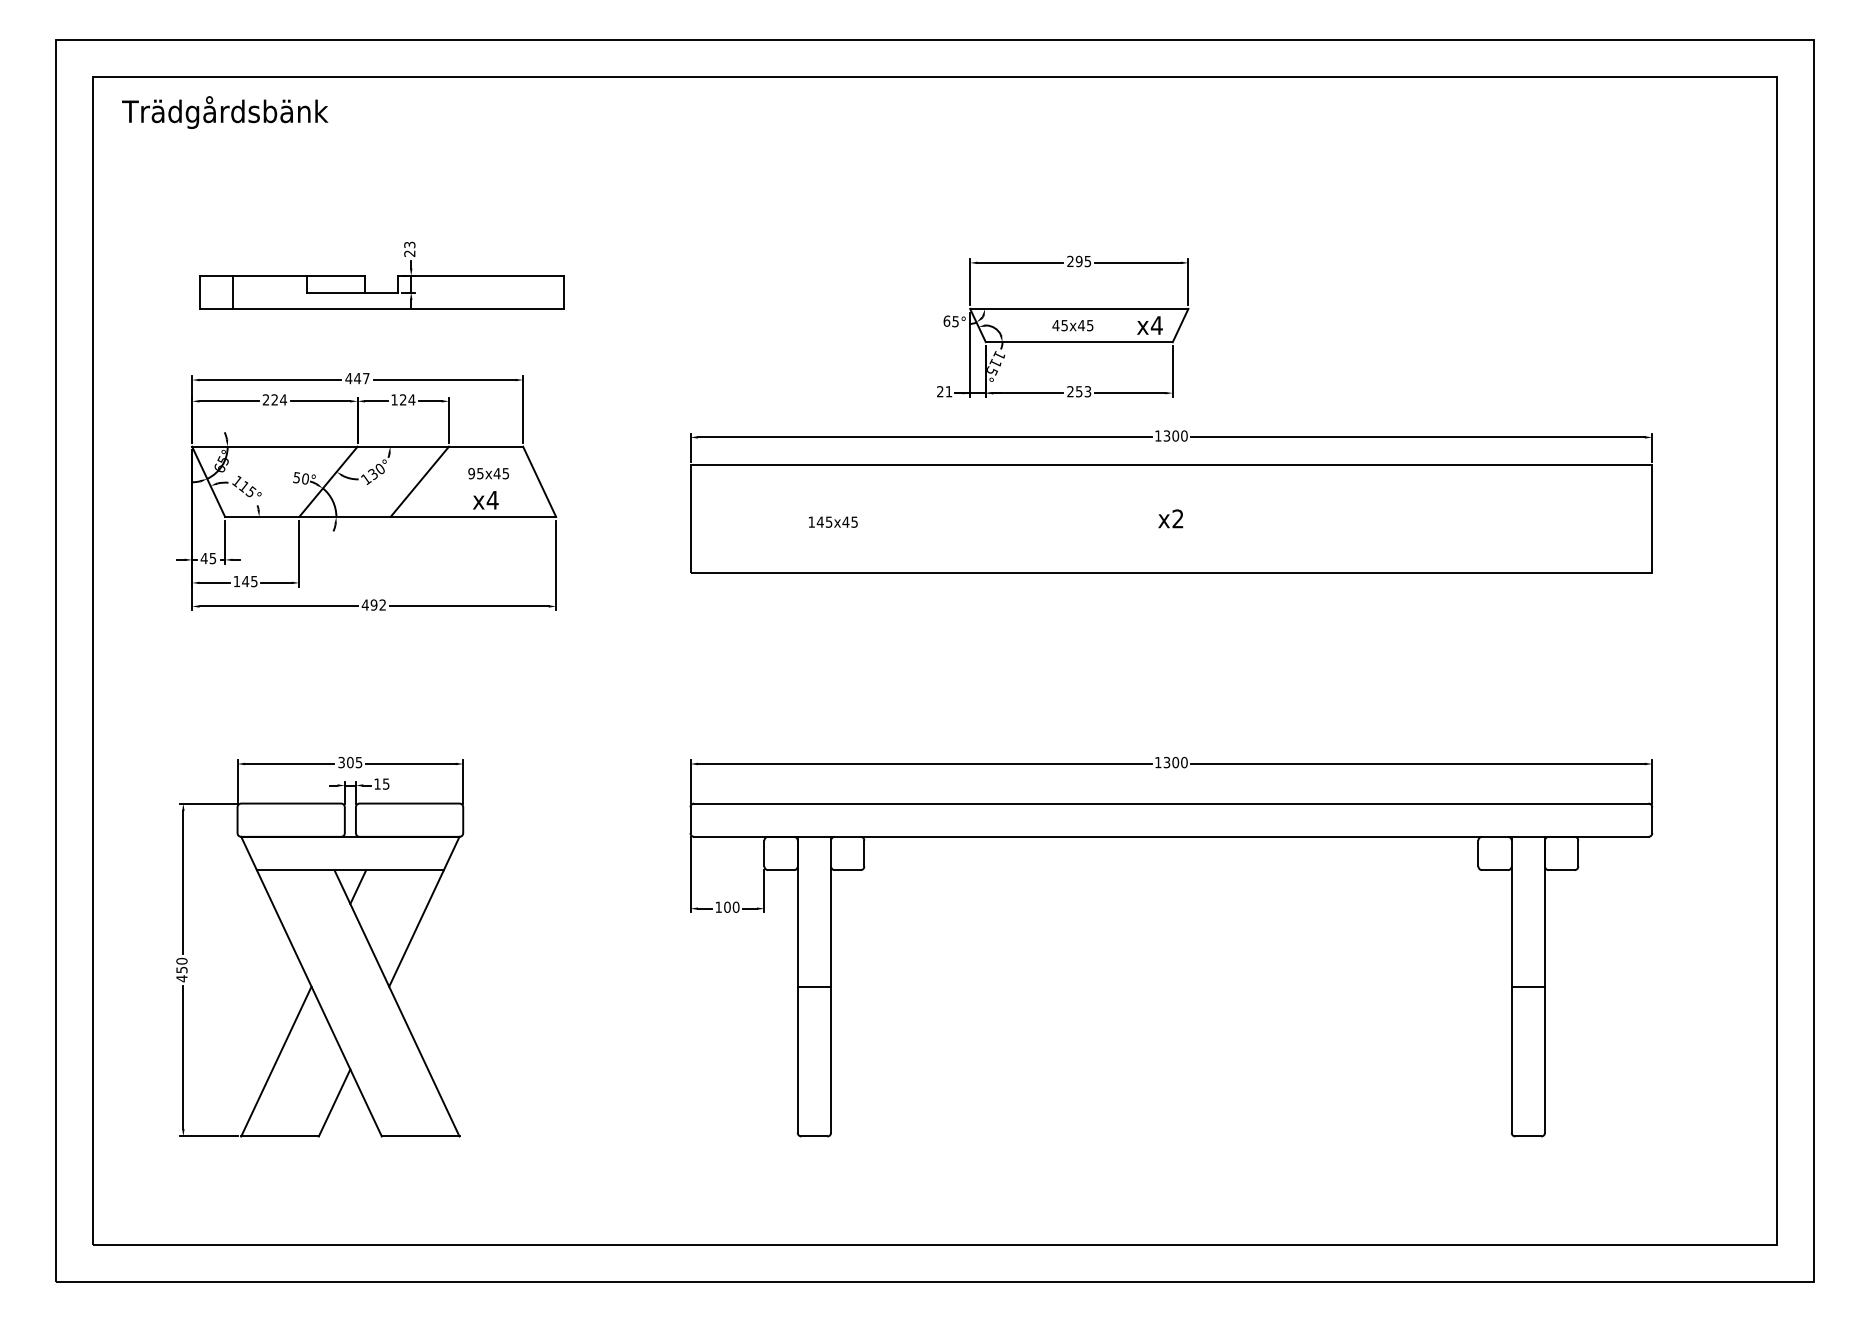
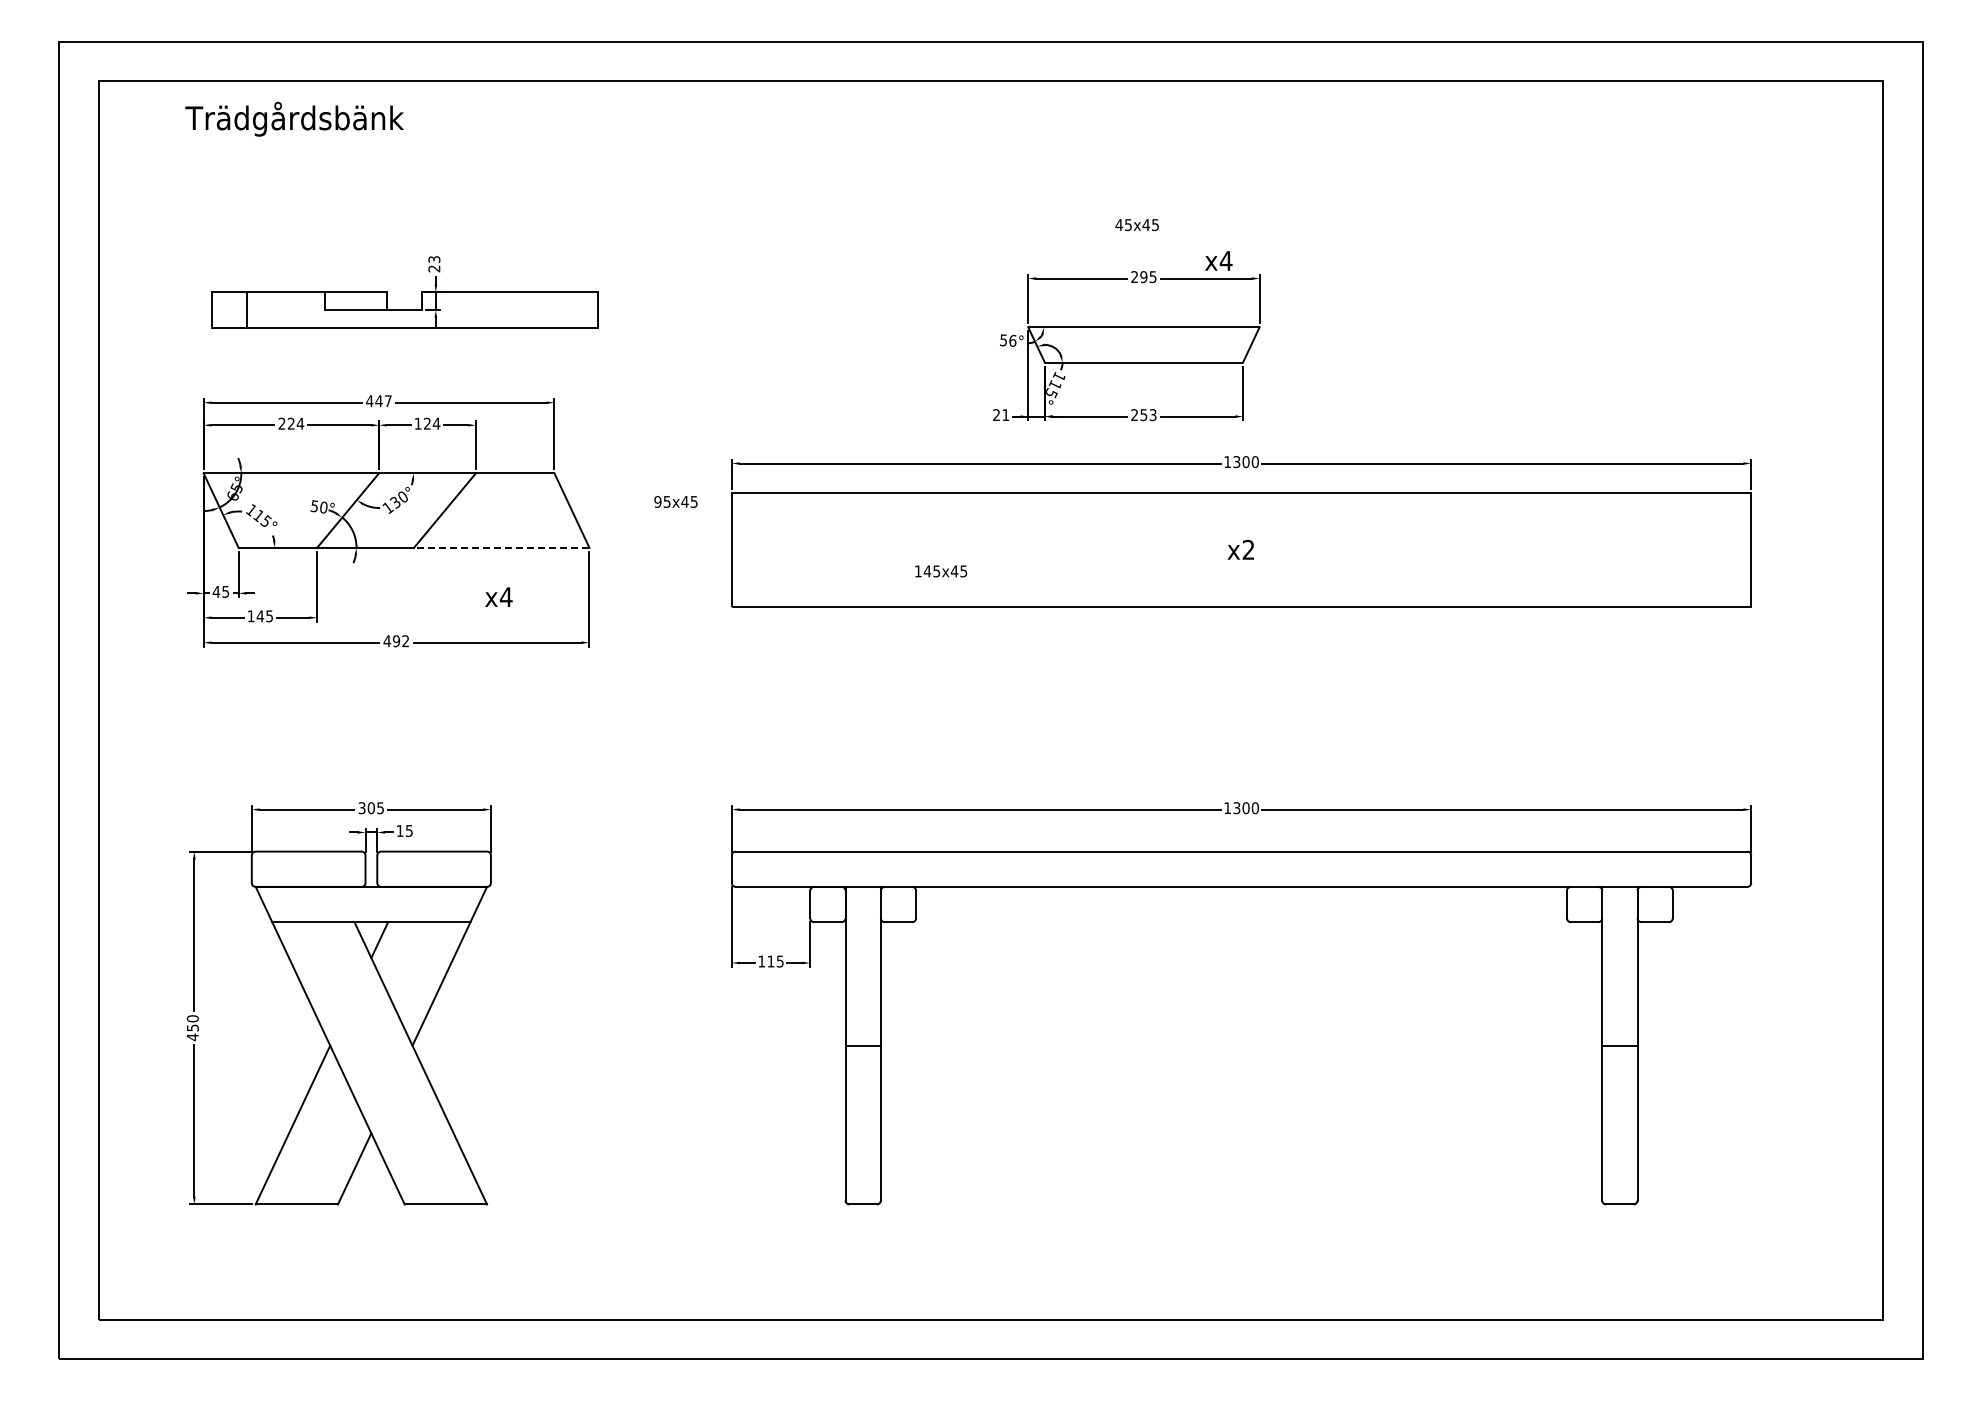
text: (225, 111) -> (294, 118), moved
text: (951, 321) -> (1008, 340), 65° -> 56°
text: (1149, 325) -> (1218, 260), moved
text: (1072, 326) -> (1136, 225), moved
text: (488, 473) -> (675, 501), moved
text: (485, 499) -> (498, 596), moved
line: (473, 516) -> (501, 547), solid -> dashed
text: (833, 522) -> (941, 571), moved
text: (731, 907) -> (775, 961), 100 -> 115

